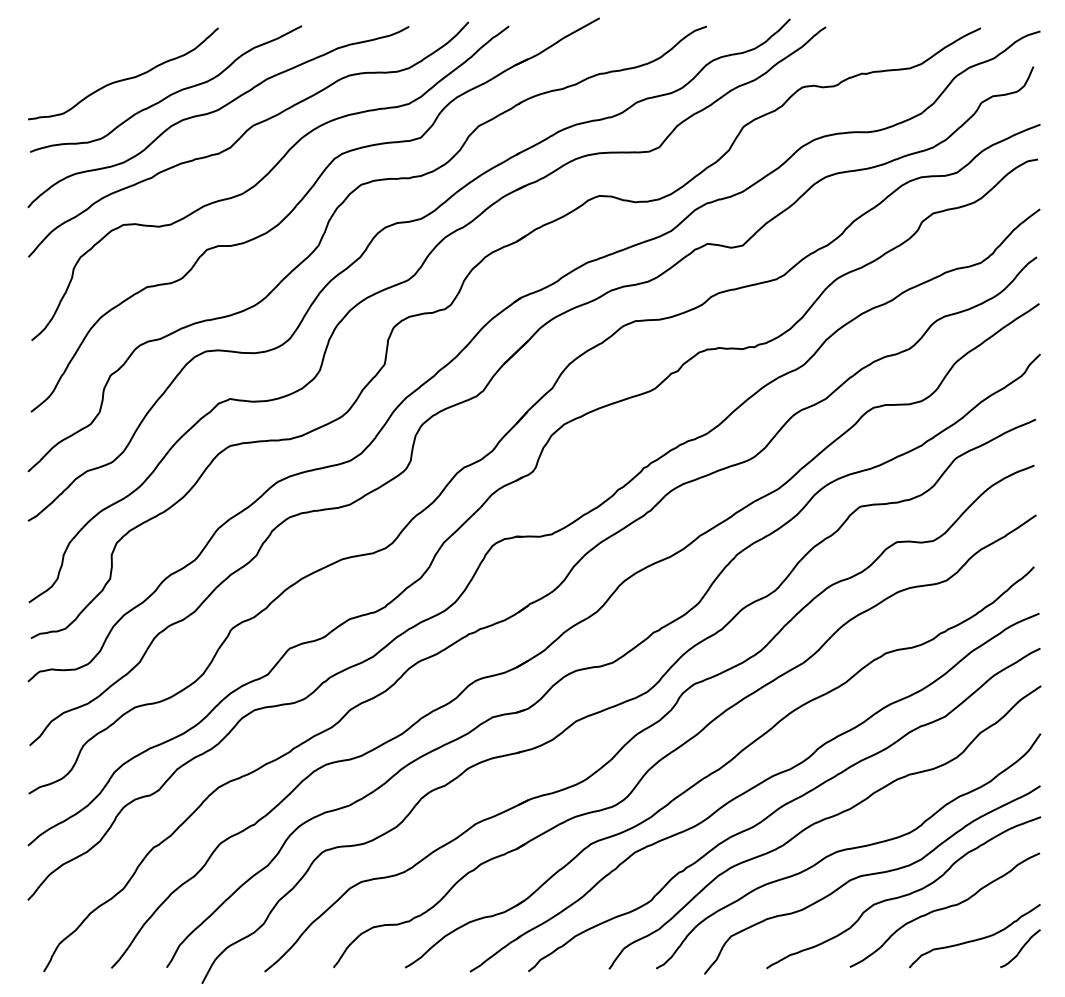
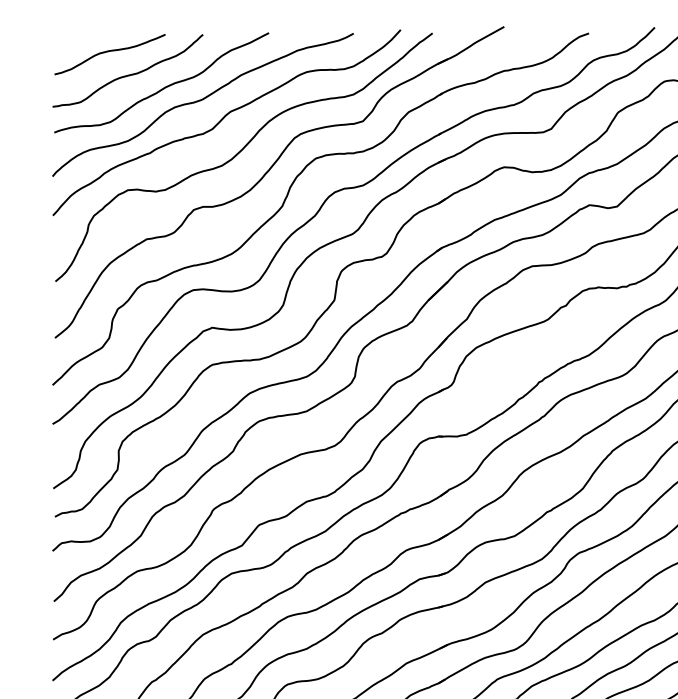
curve: (98, 50) -> (108, 52), added

